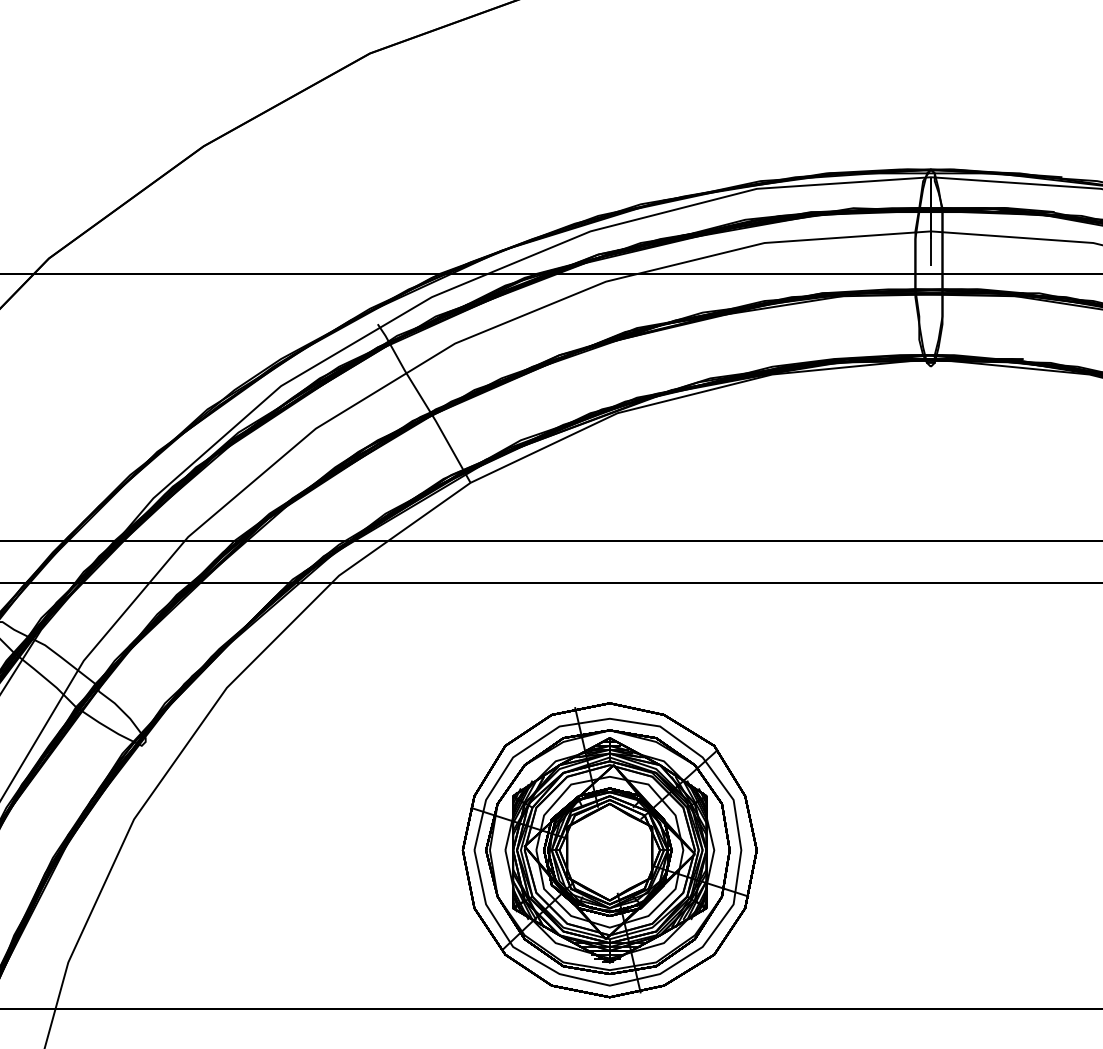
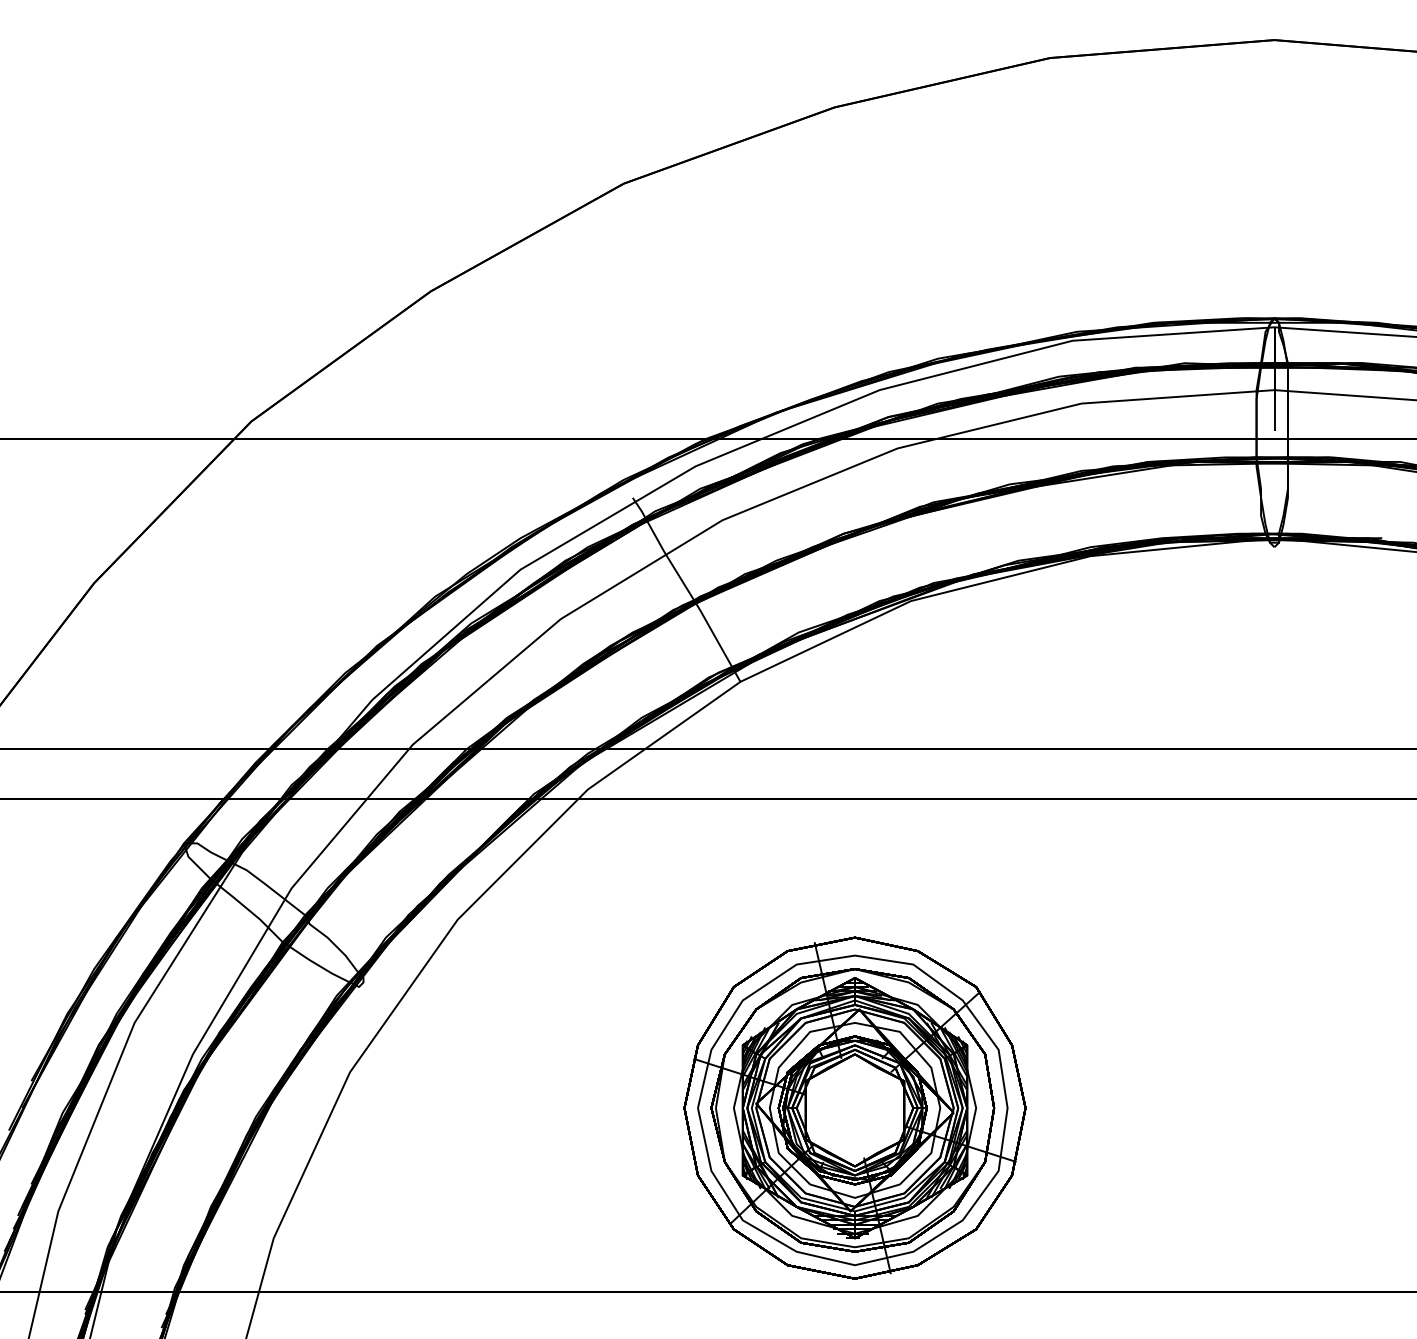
part: (609, 849) -> (854, 1107), moved

